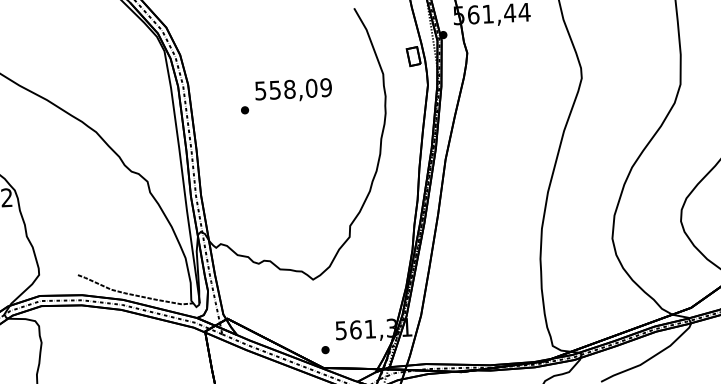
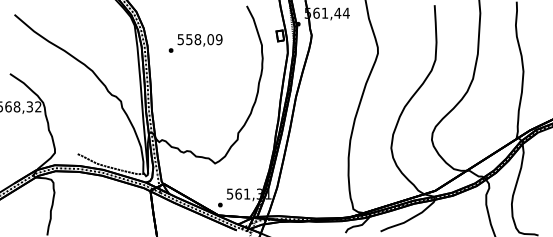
text: (286, 96) -> (195, 43), moved

